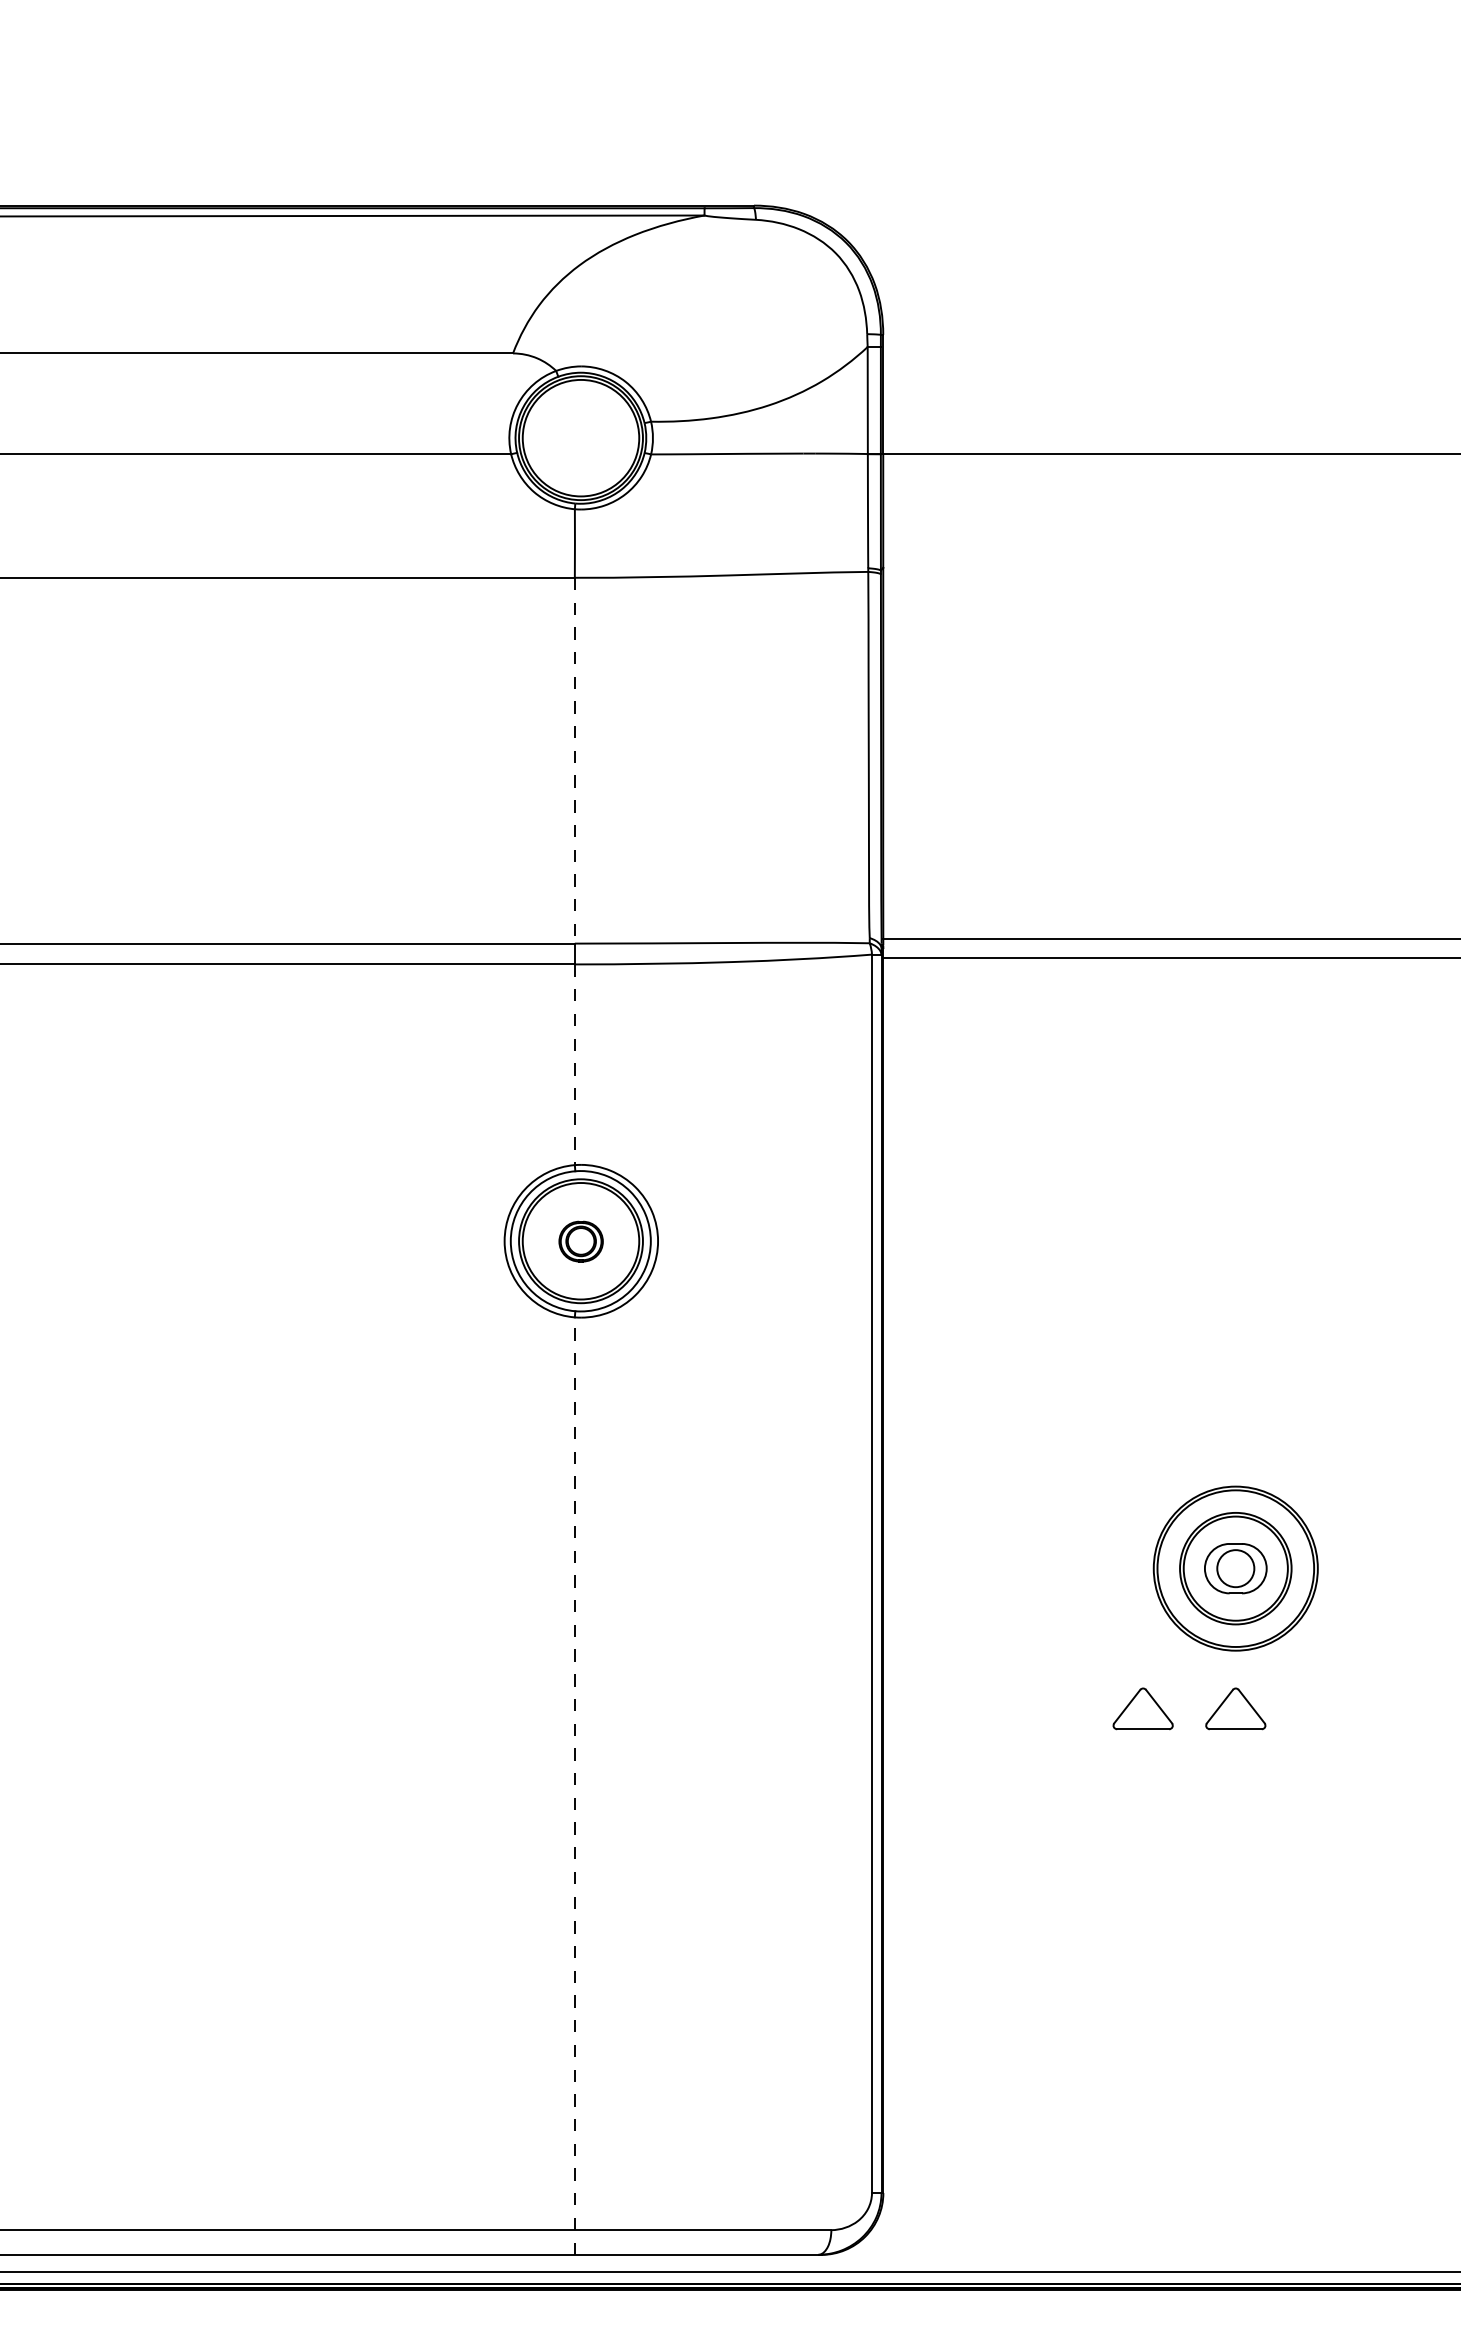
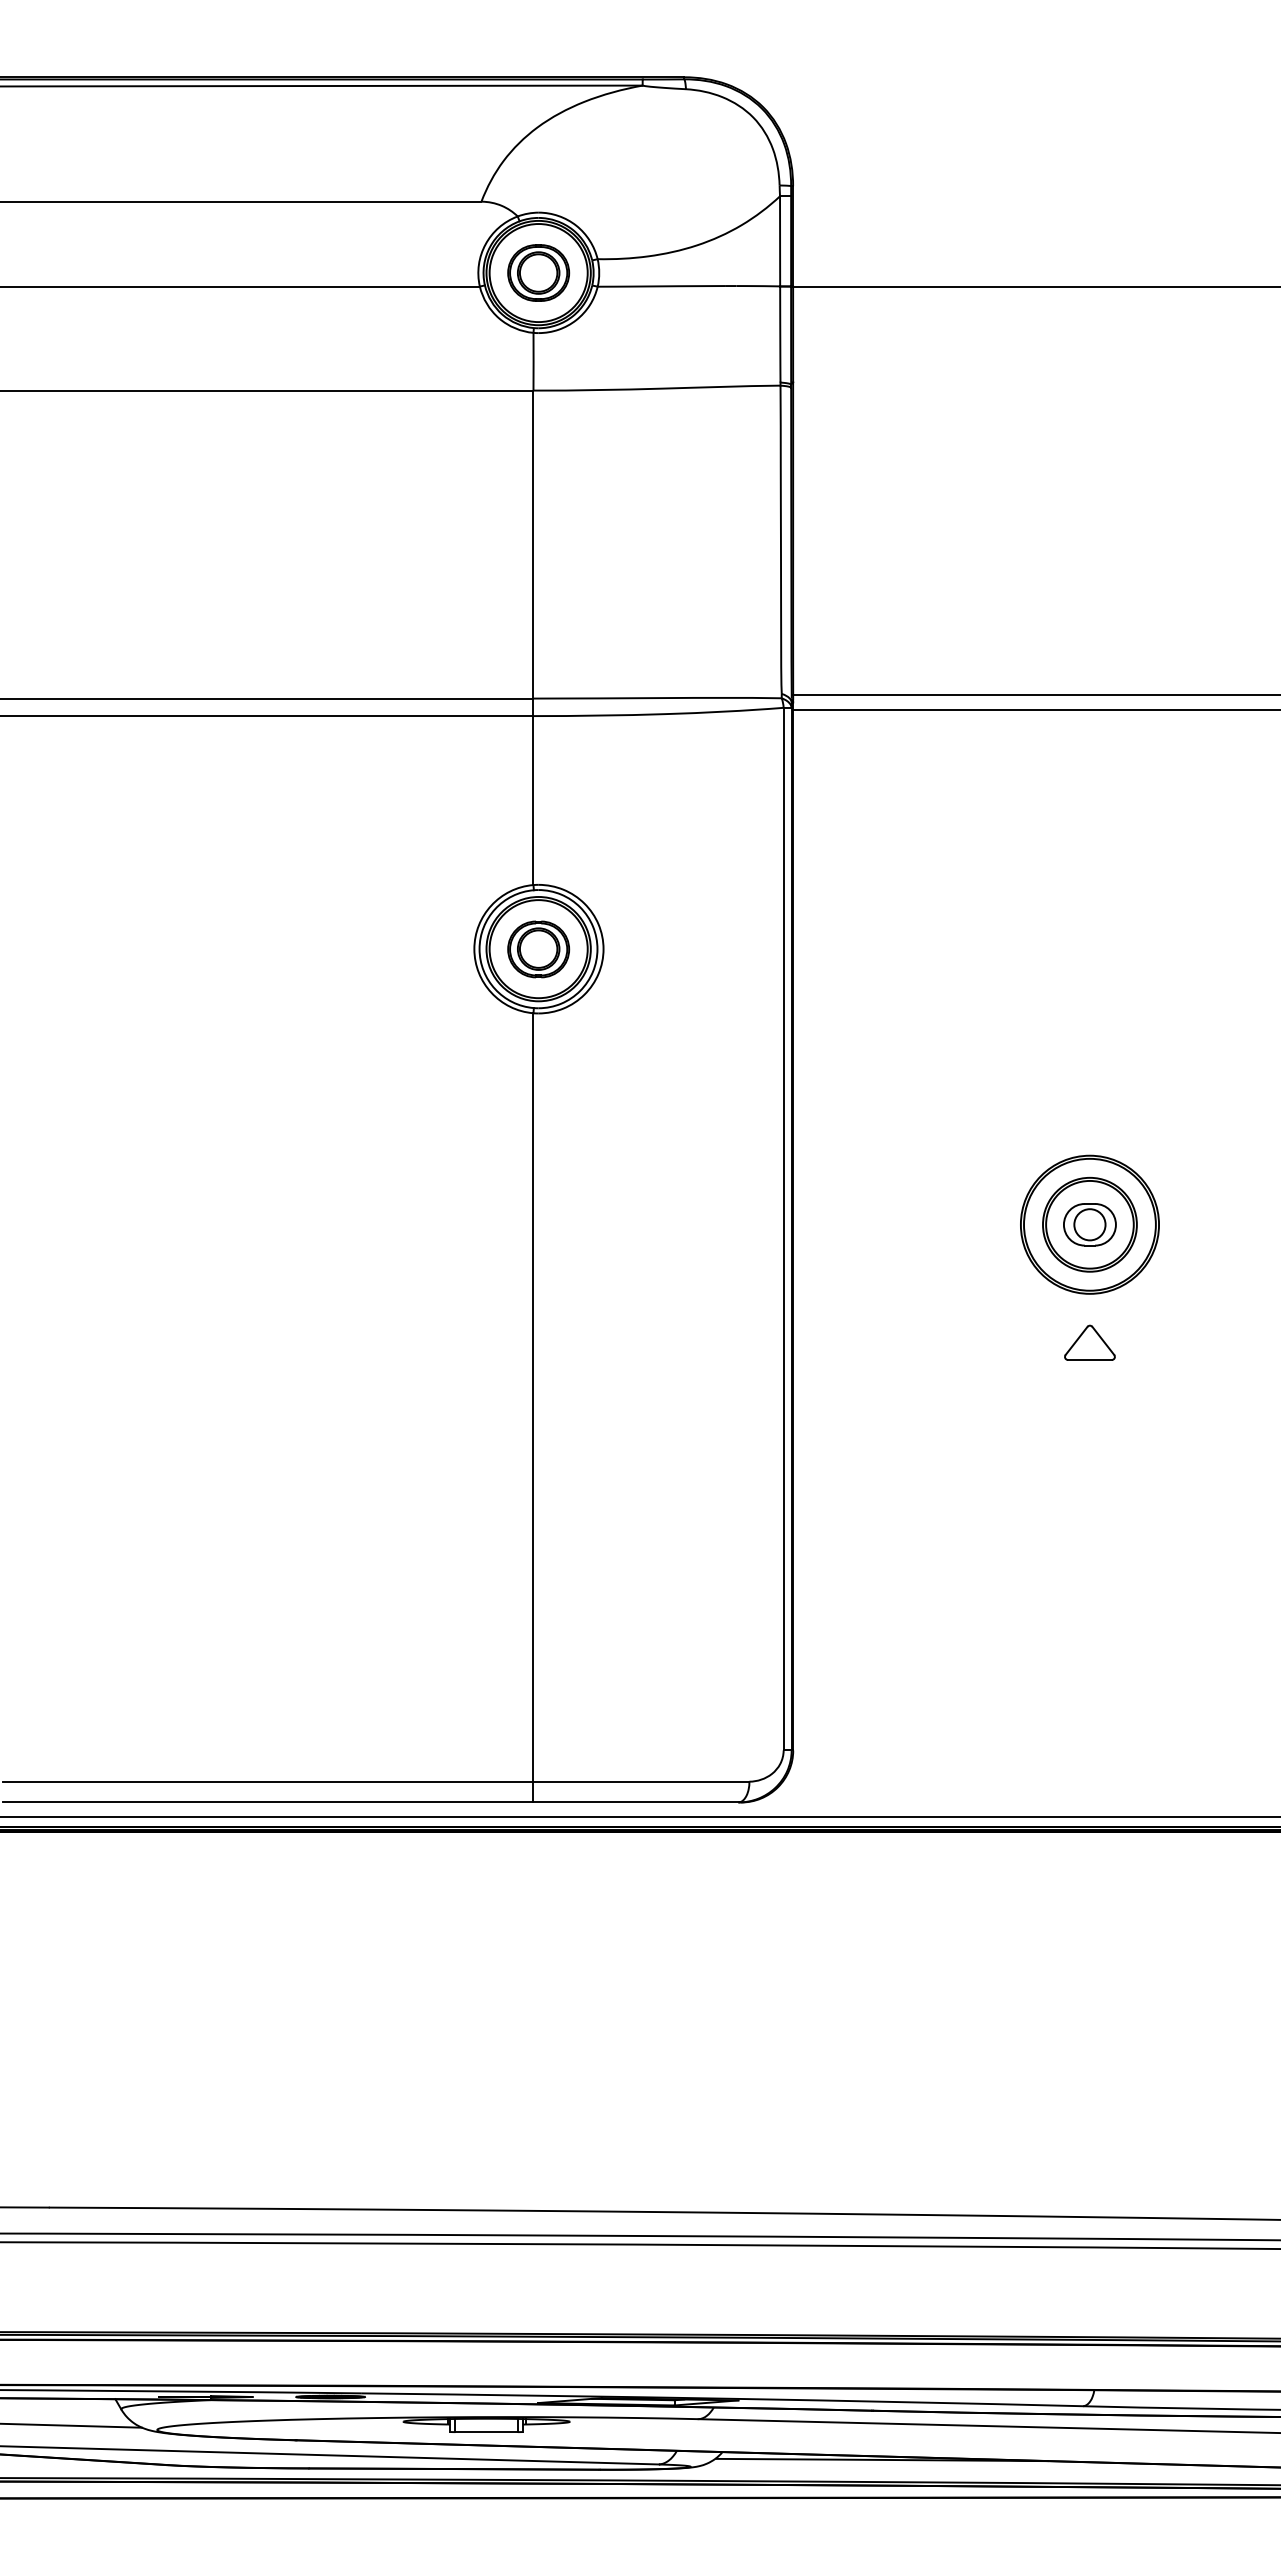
part: (580, 437) -> (538, 272), added
line: (574, 760) -> (533, 544), dashed -> solid
line: (574, 1065) -> (533, 801), dashed -> solid
part: (580, 1241) -> (538, 949), size x1.67
part: (1142, 1708) -> (1011, 1342), removed
line: (574, 1785) -> (533, 1407), dashed -> solid

